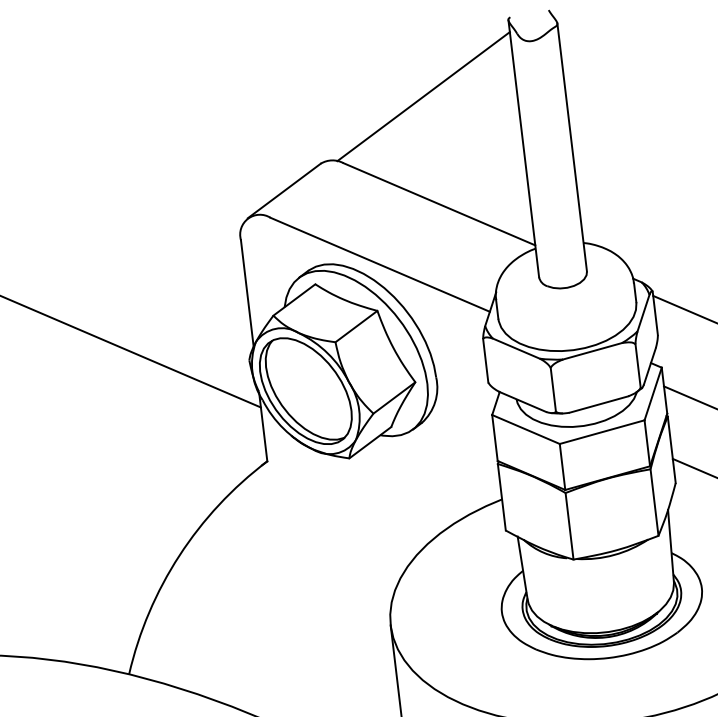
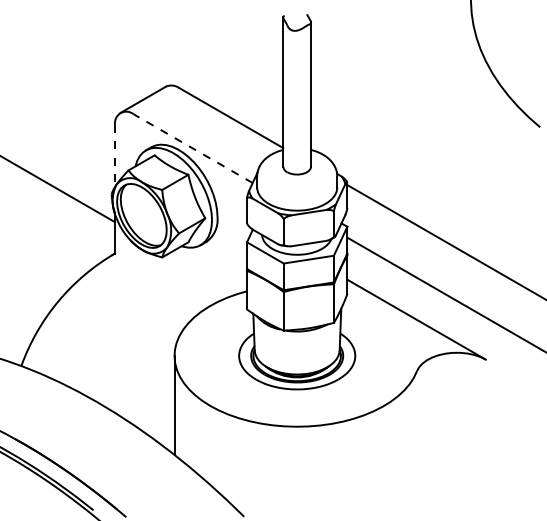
line: (423, 97) -> (229, 55), removed
line: (380, 264) -> (193, 148), solid -> dashed
line: (248, 294) -> (115, 156), solid -> dashed

